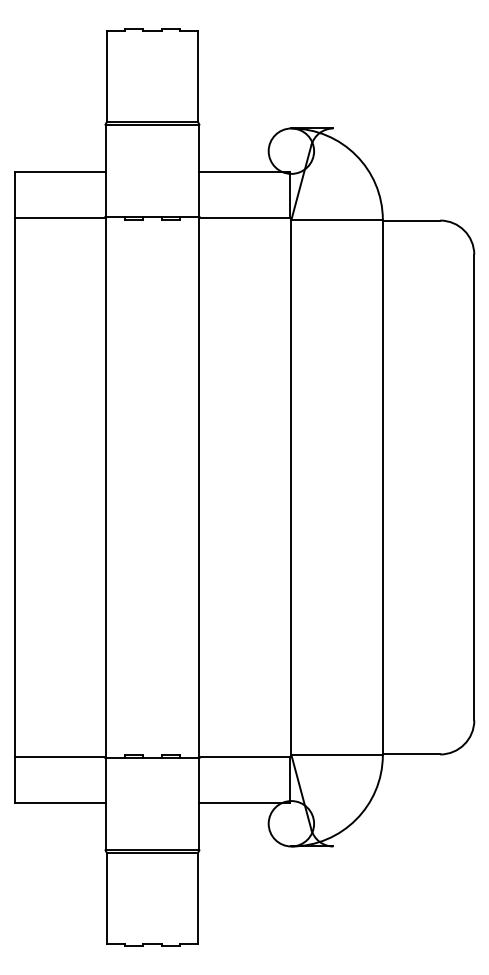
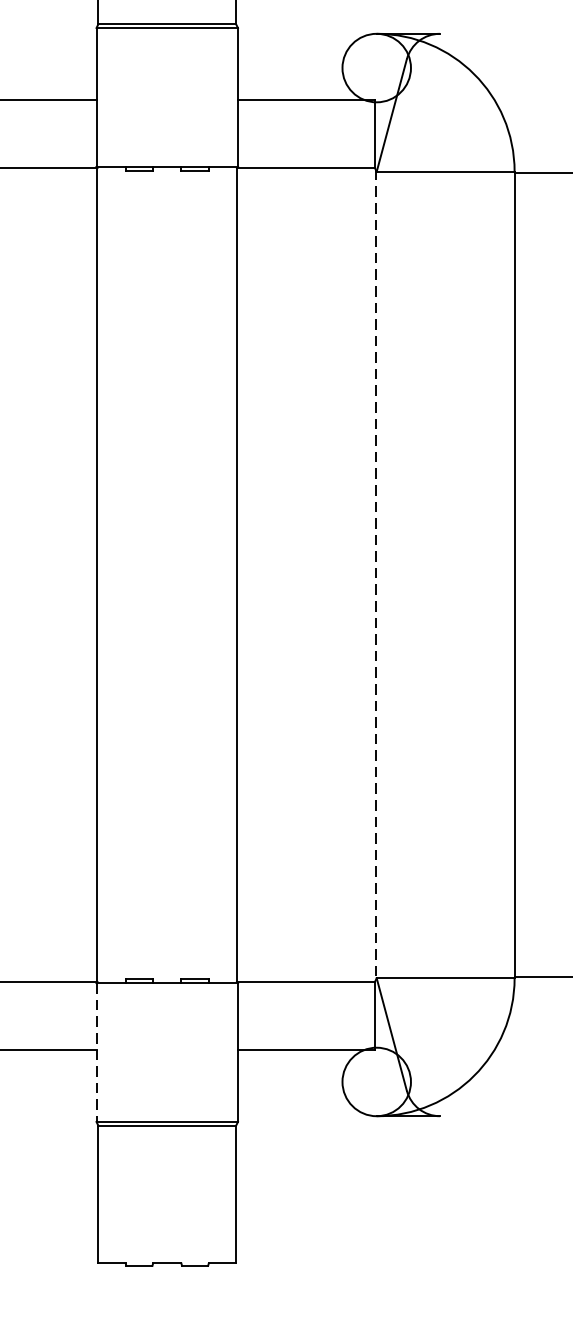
line: (290, 487) -> (375, 575), solid -> dashed
line: (105, 804) -> (96, 1052), solid -> dashed

